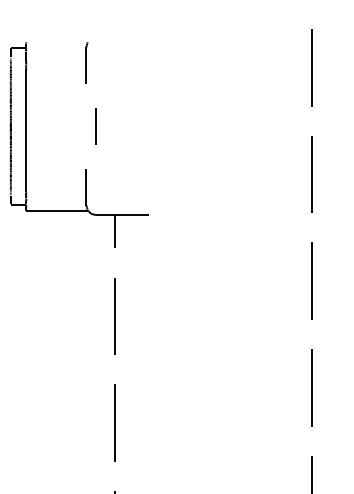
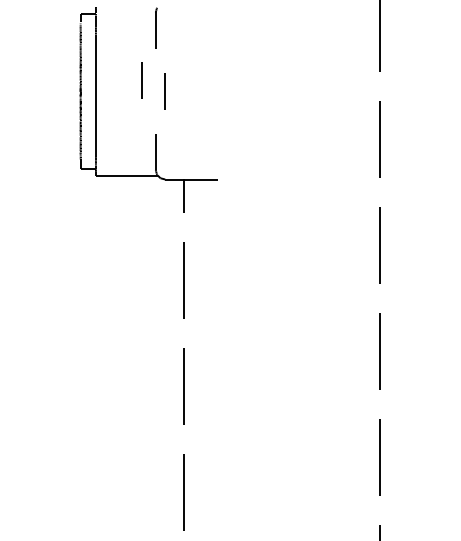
line: (72, 115) -> (141, 80), added

